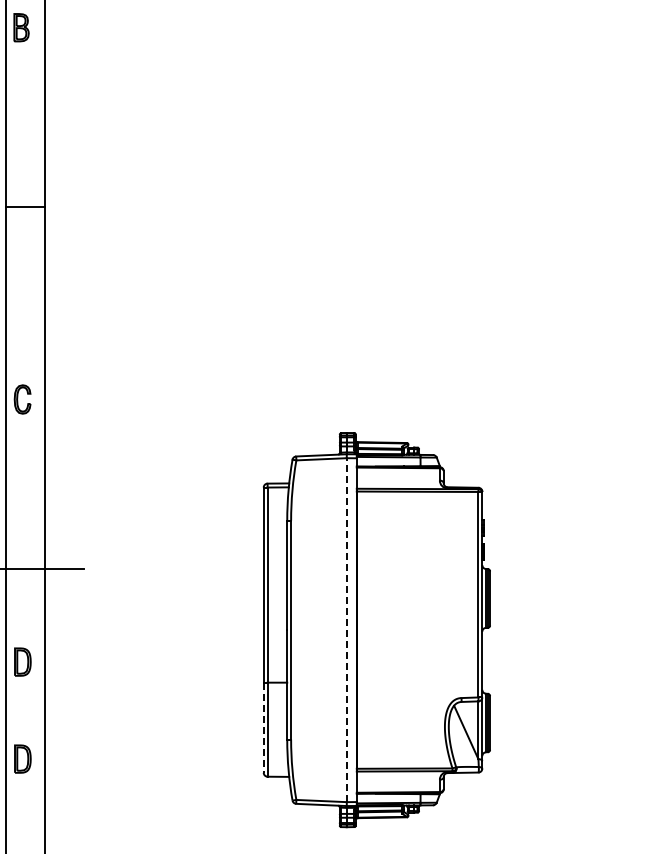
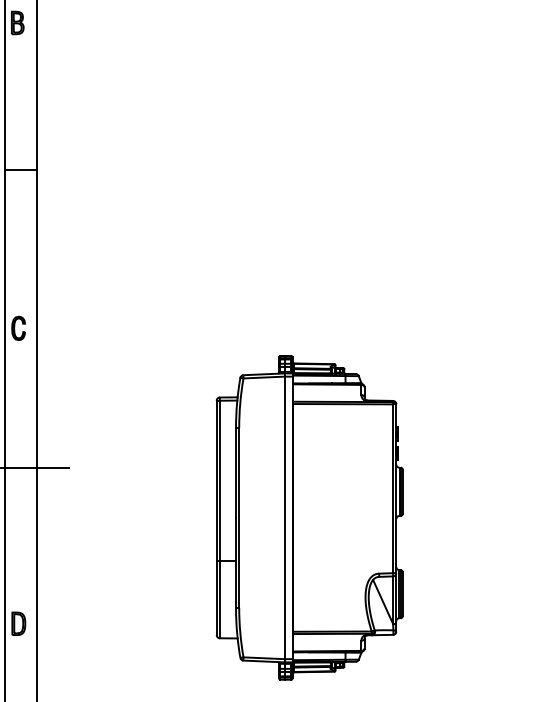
line: (346, 630) -> (284, 518), dashed -> solid
part: (22, 661) -> (18, 543), removed
line: (263, 728) -> (216, 598), dashed -> solid

